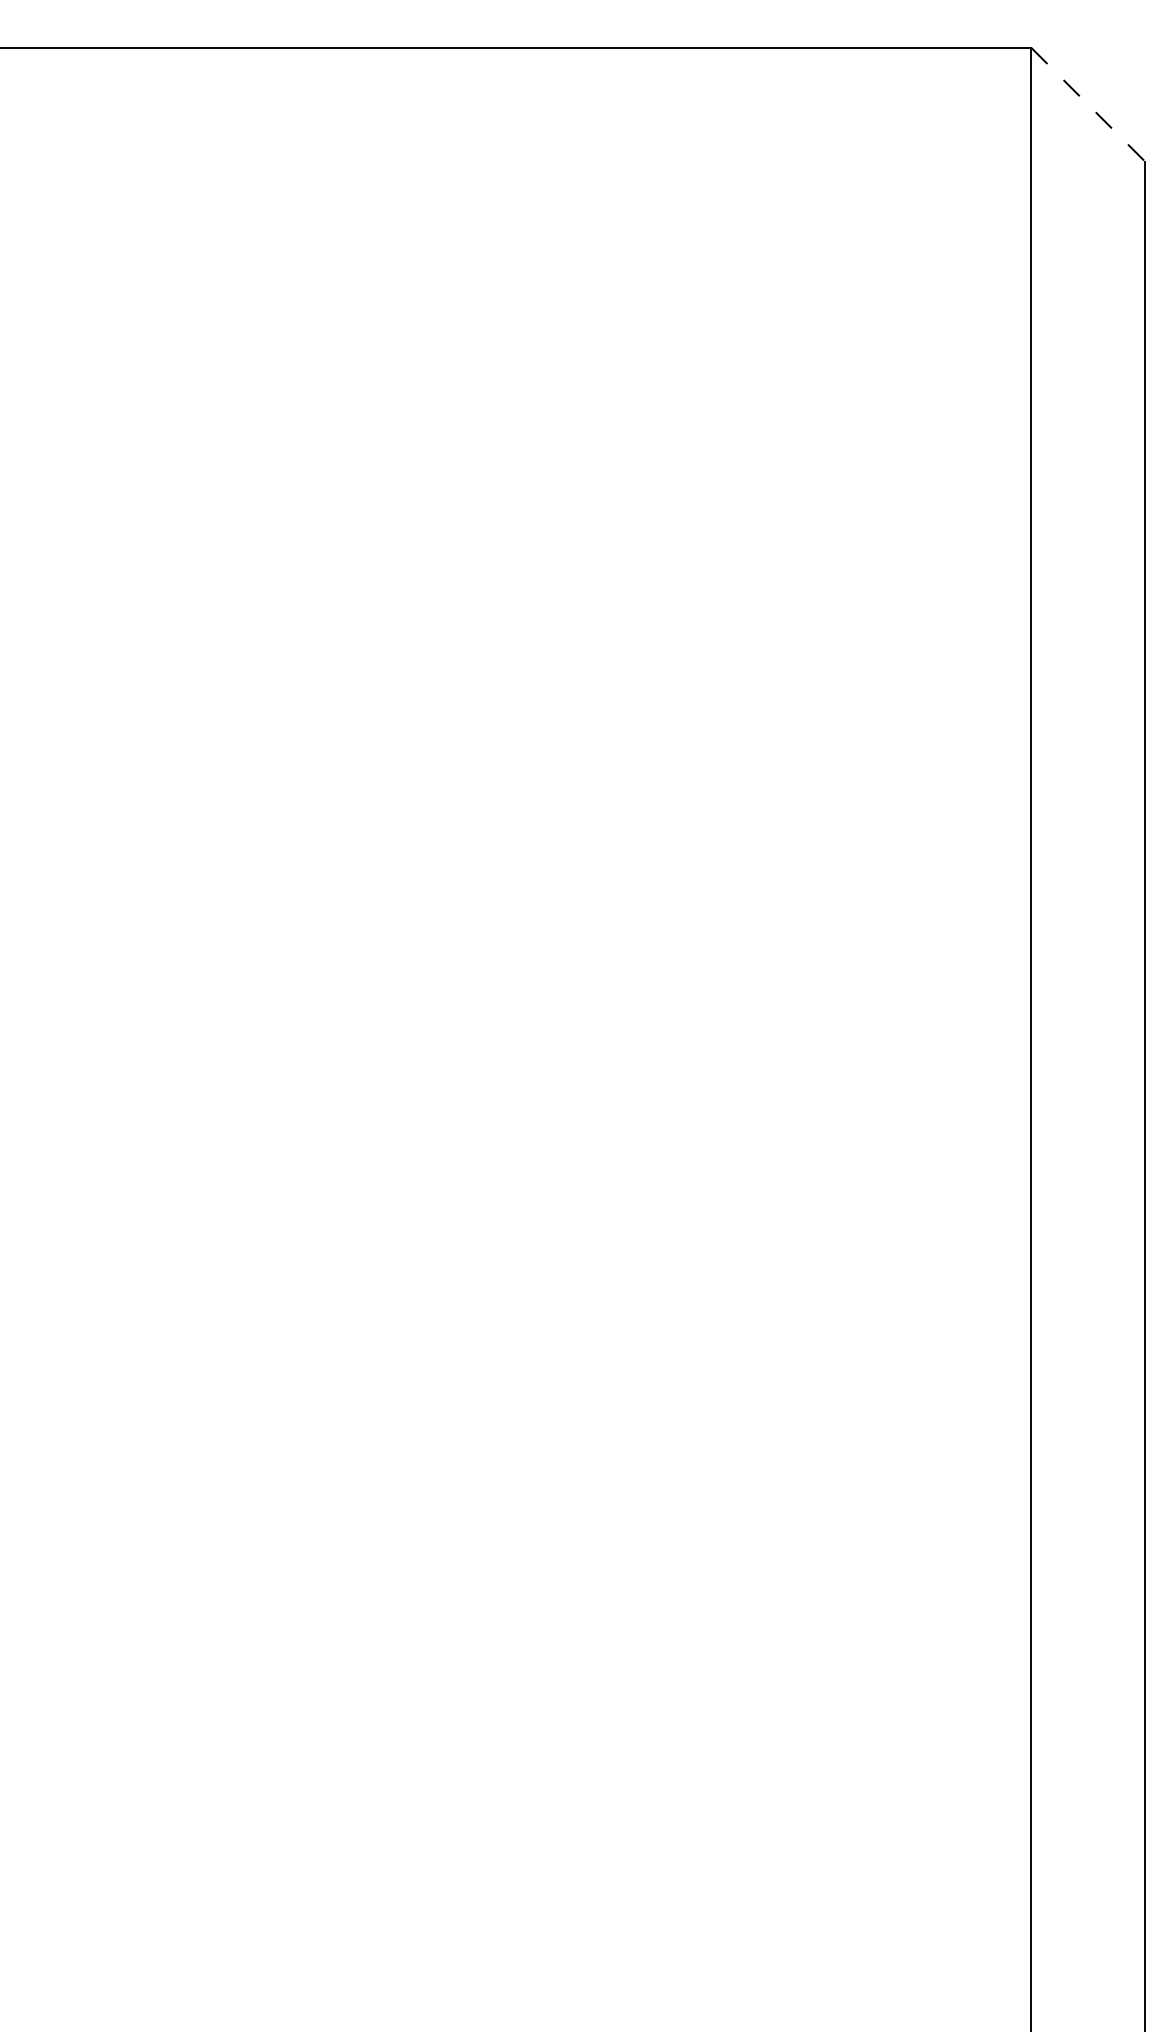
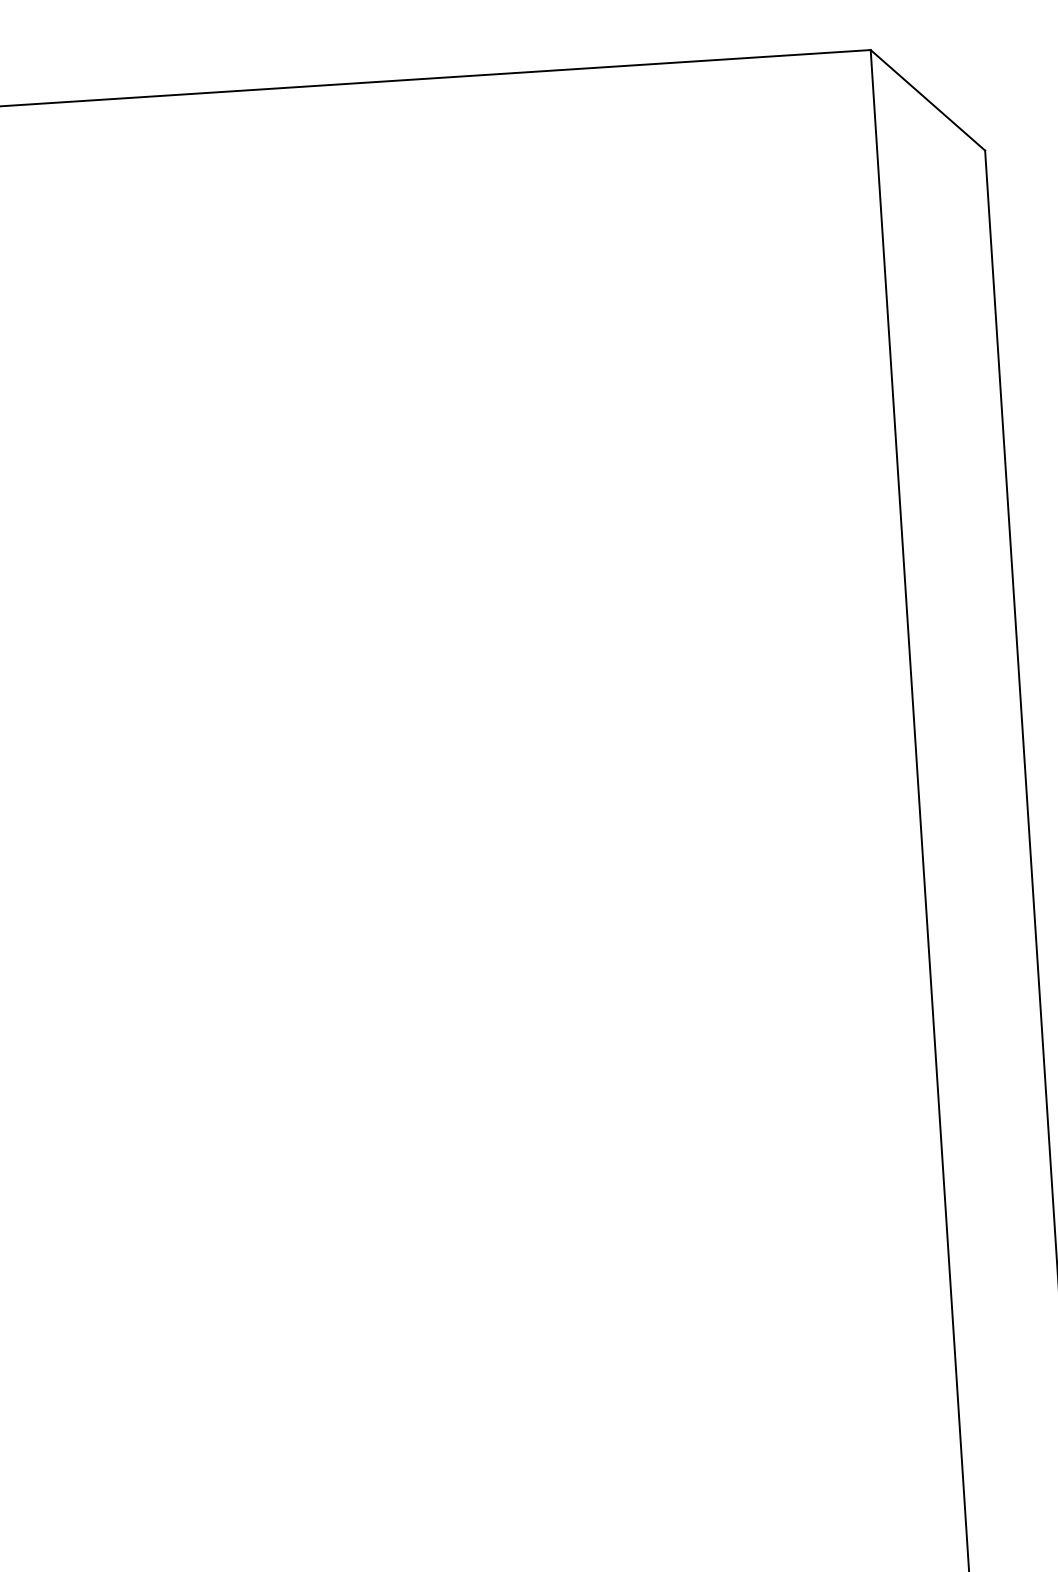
line: (1088, 105) -> (928, 100), dashed -> solid

